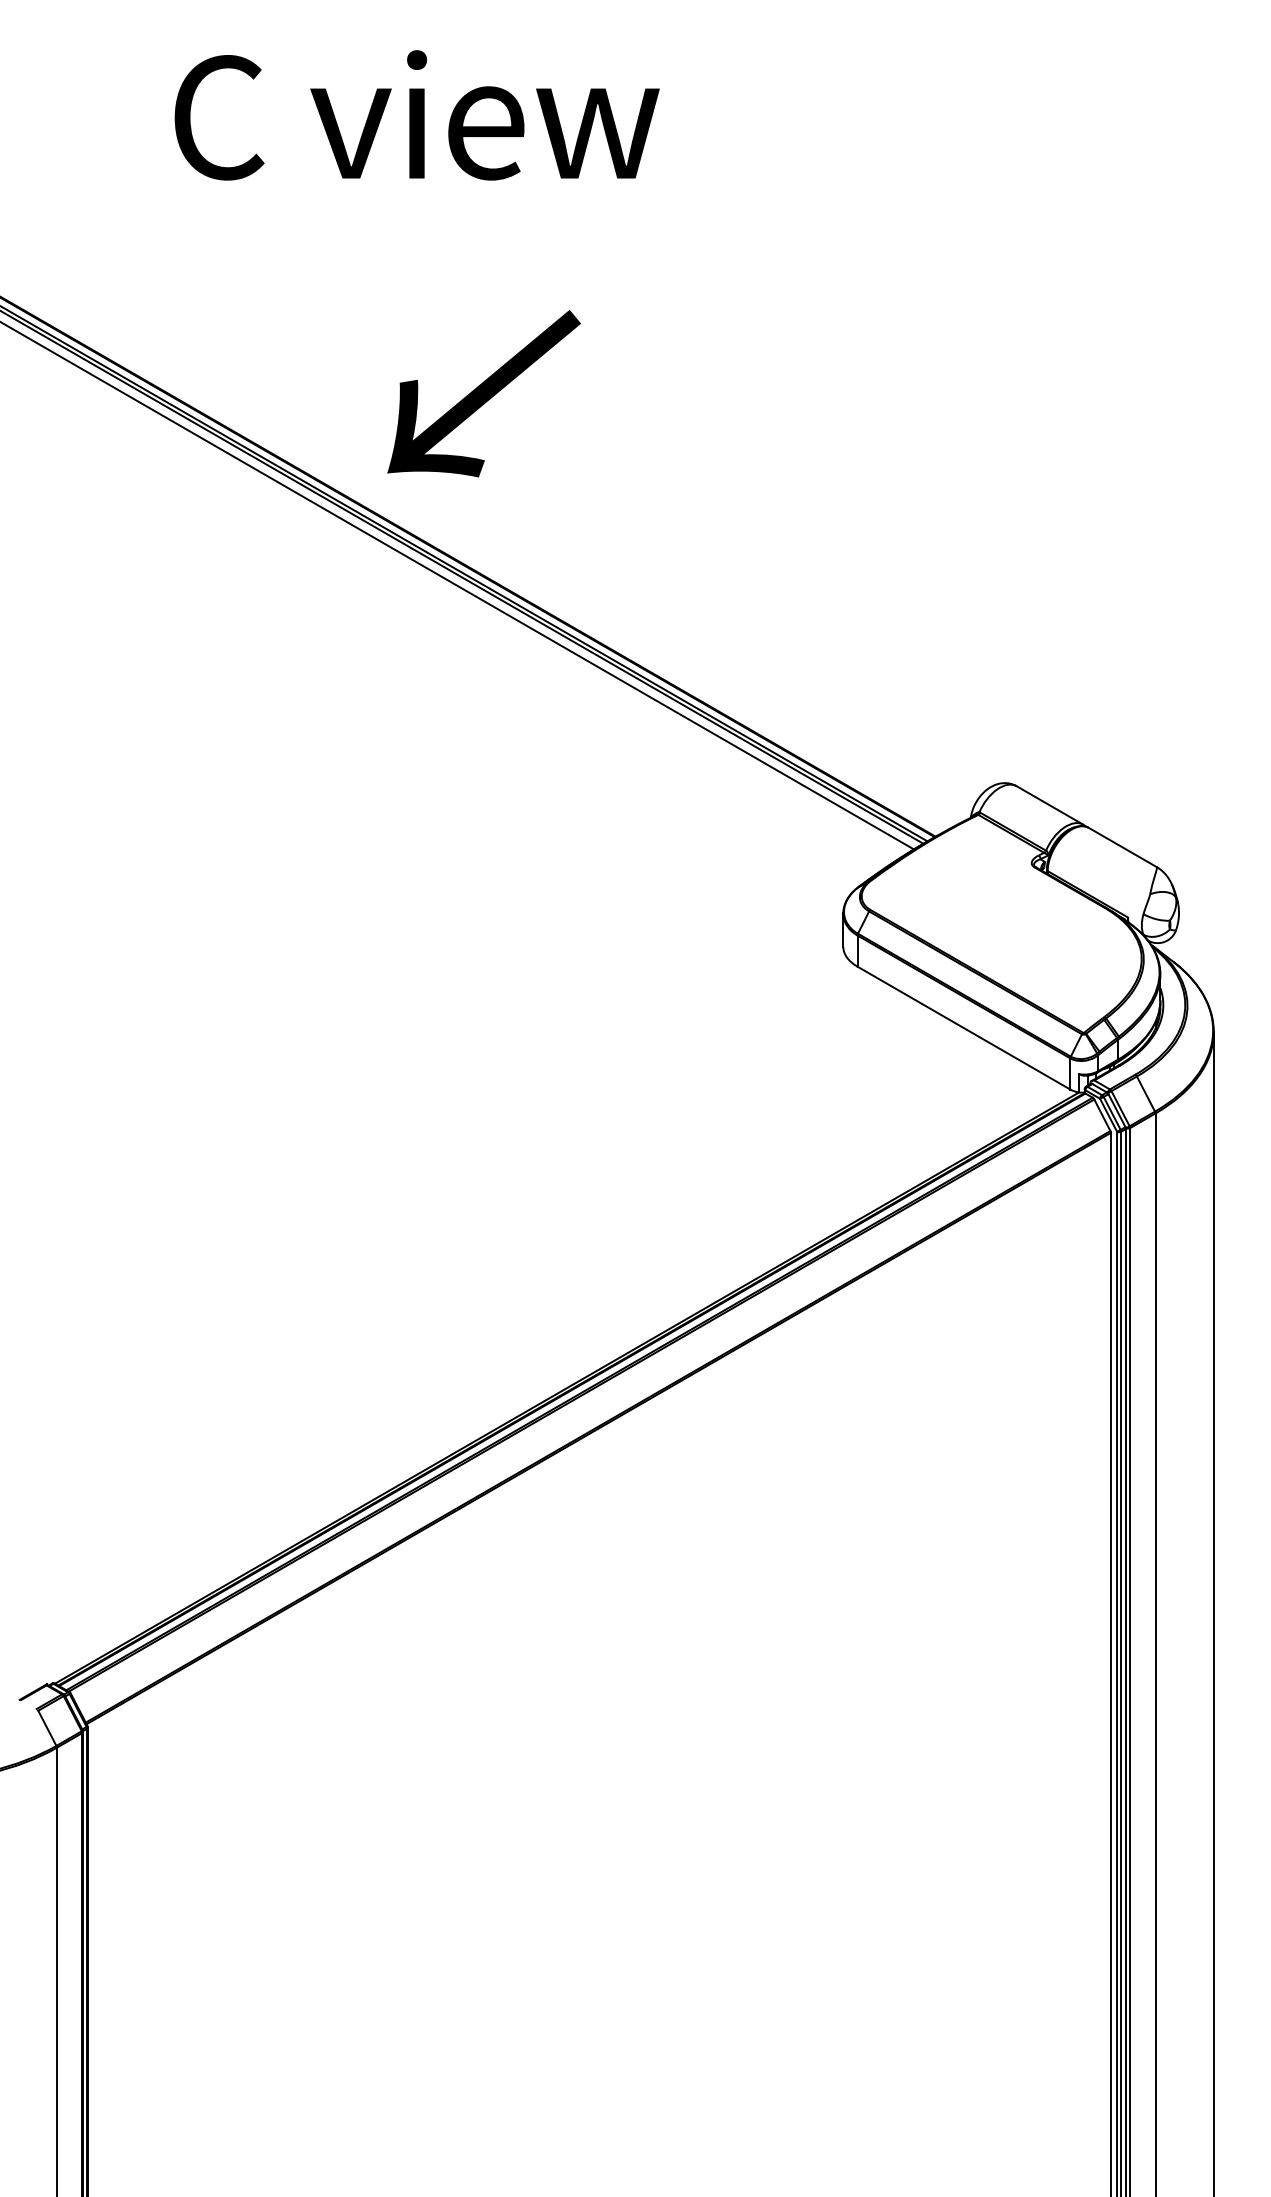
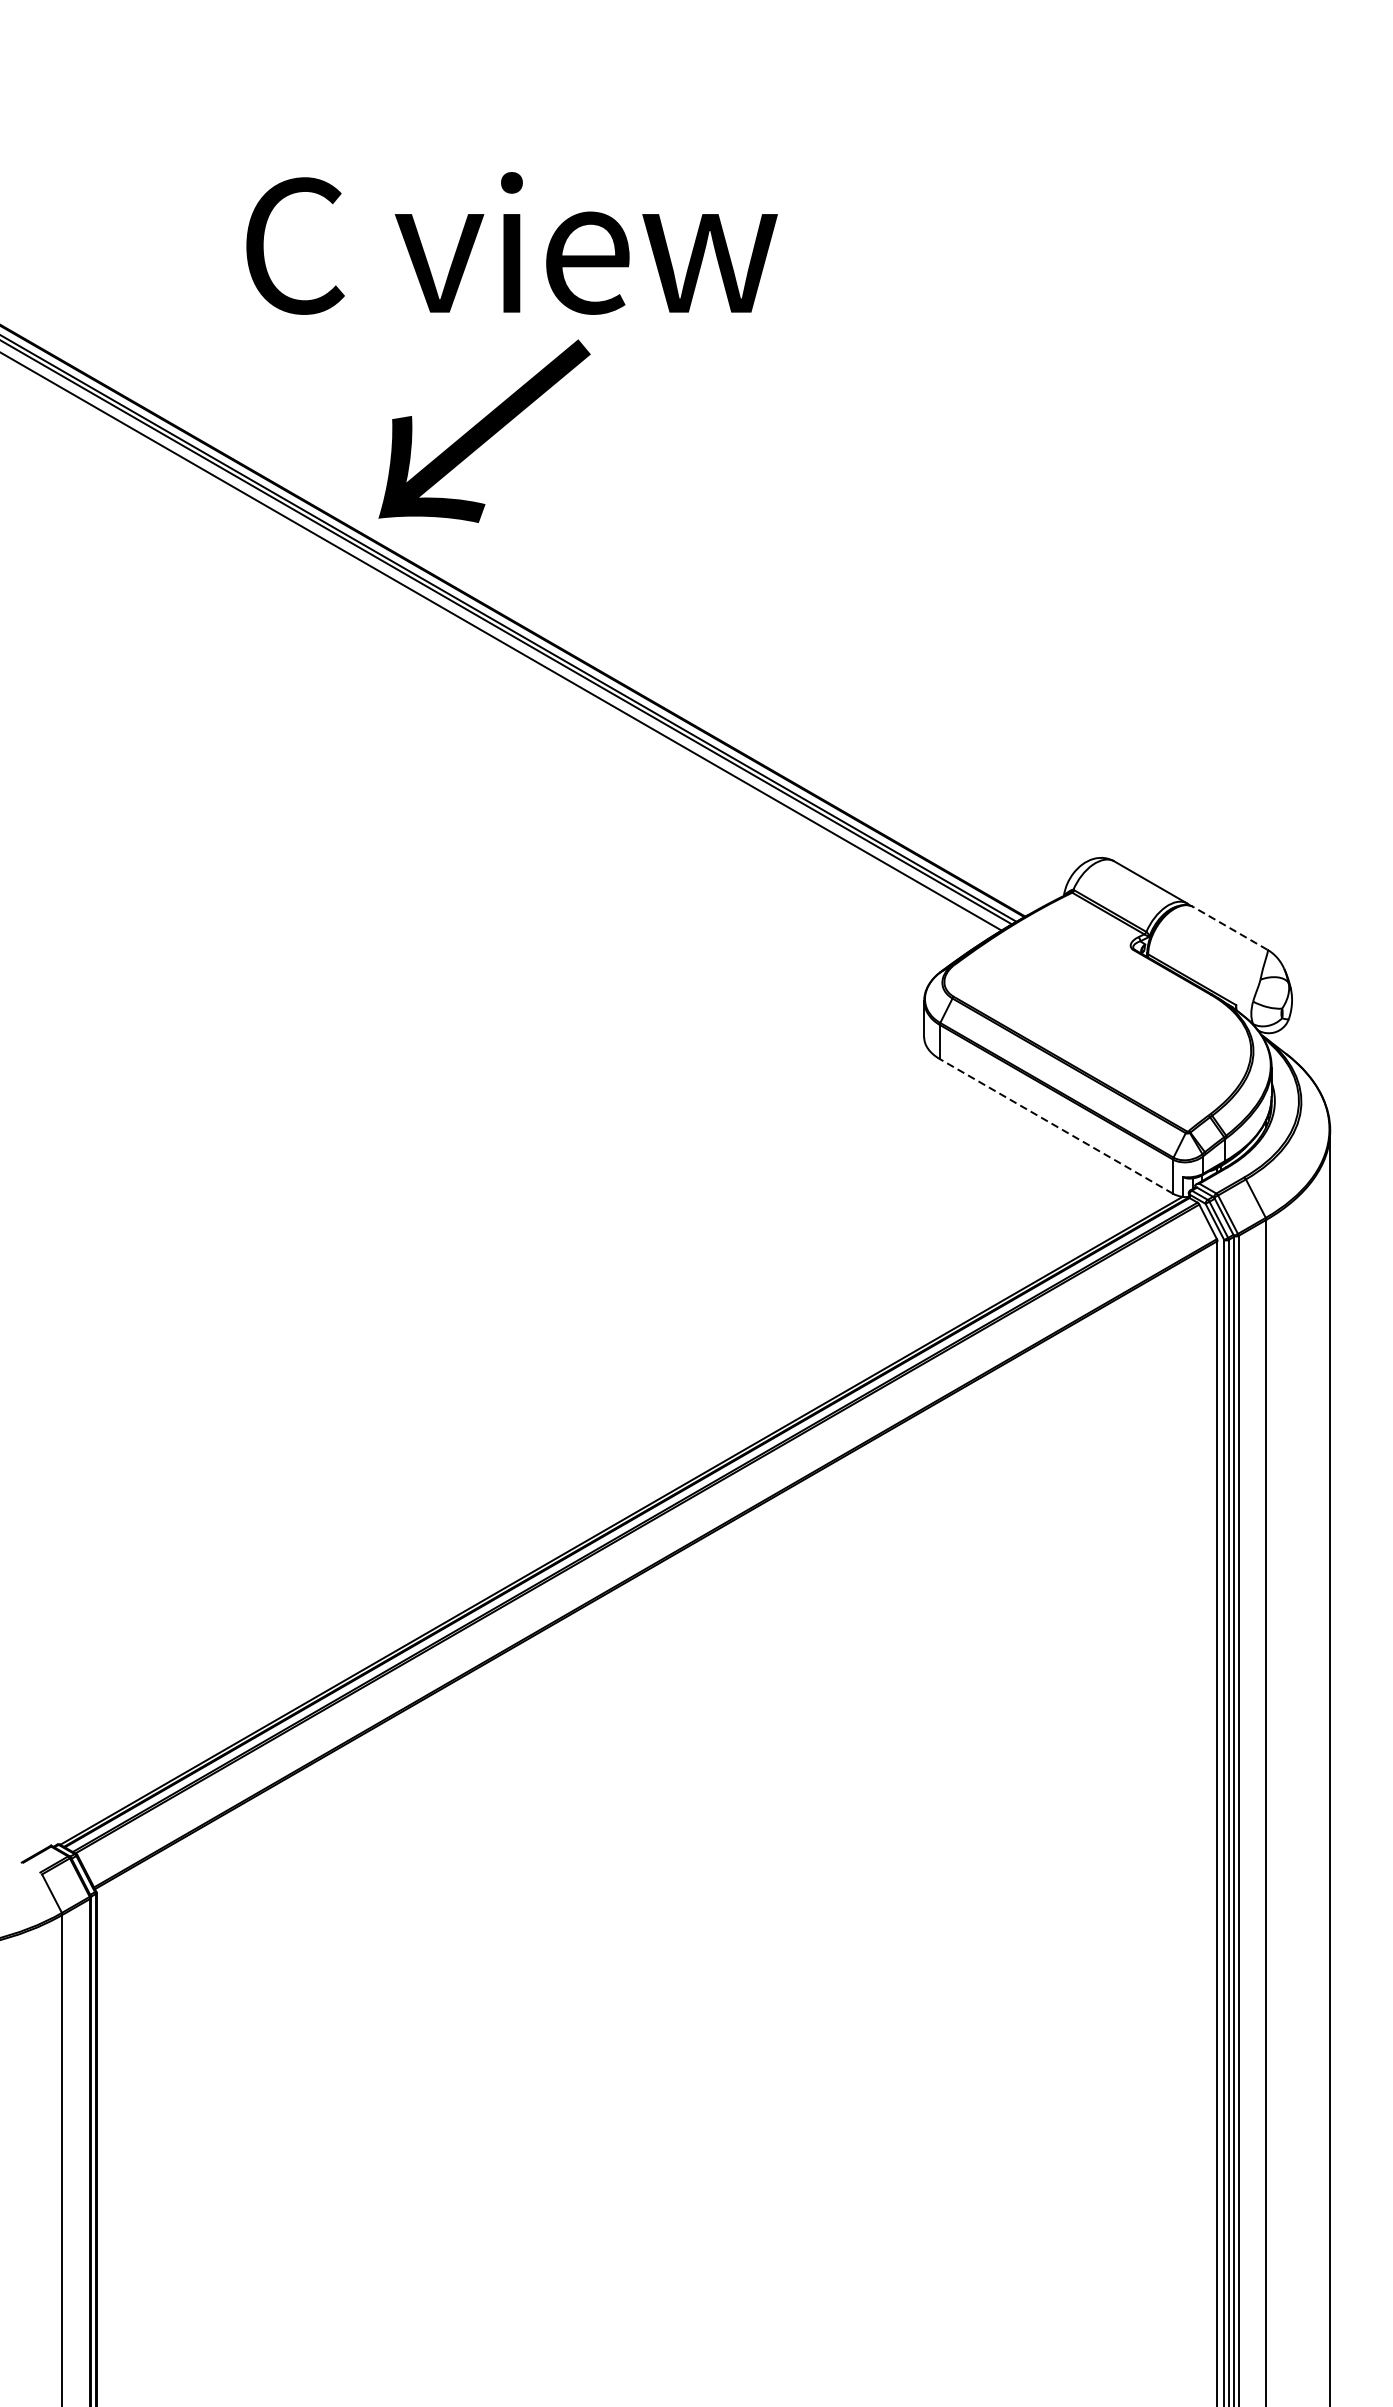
text: (416, 115) -> (511, 243), moved
text: (483, 393) -> (483, 430), moved
line: (1122, 847) -> (1230, 928), solid -> dashed
line: (963, 1028) -> (1055, 1126), solid -> dashed

